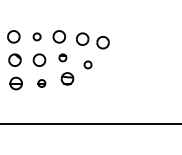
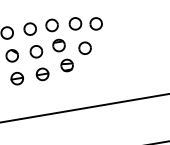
part: (36, 36) -> (29, 28), size x1.67
part: (62, 57) -> (58, 45), size x1.67
part: (87, 64) -> (84, 48), size x1.67
part: (41, 83) -> (42, 74), size x1.67

